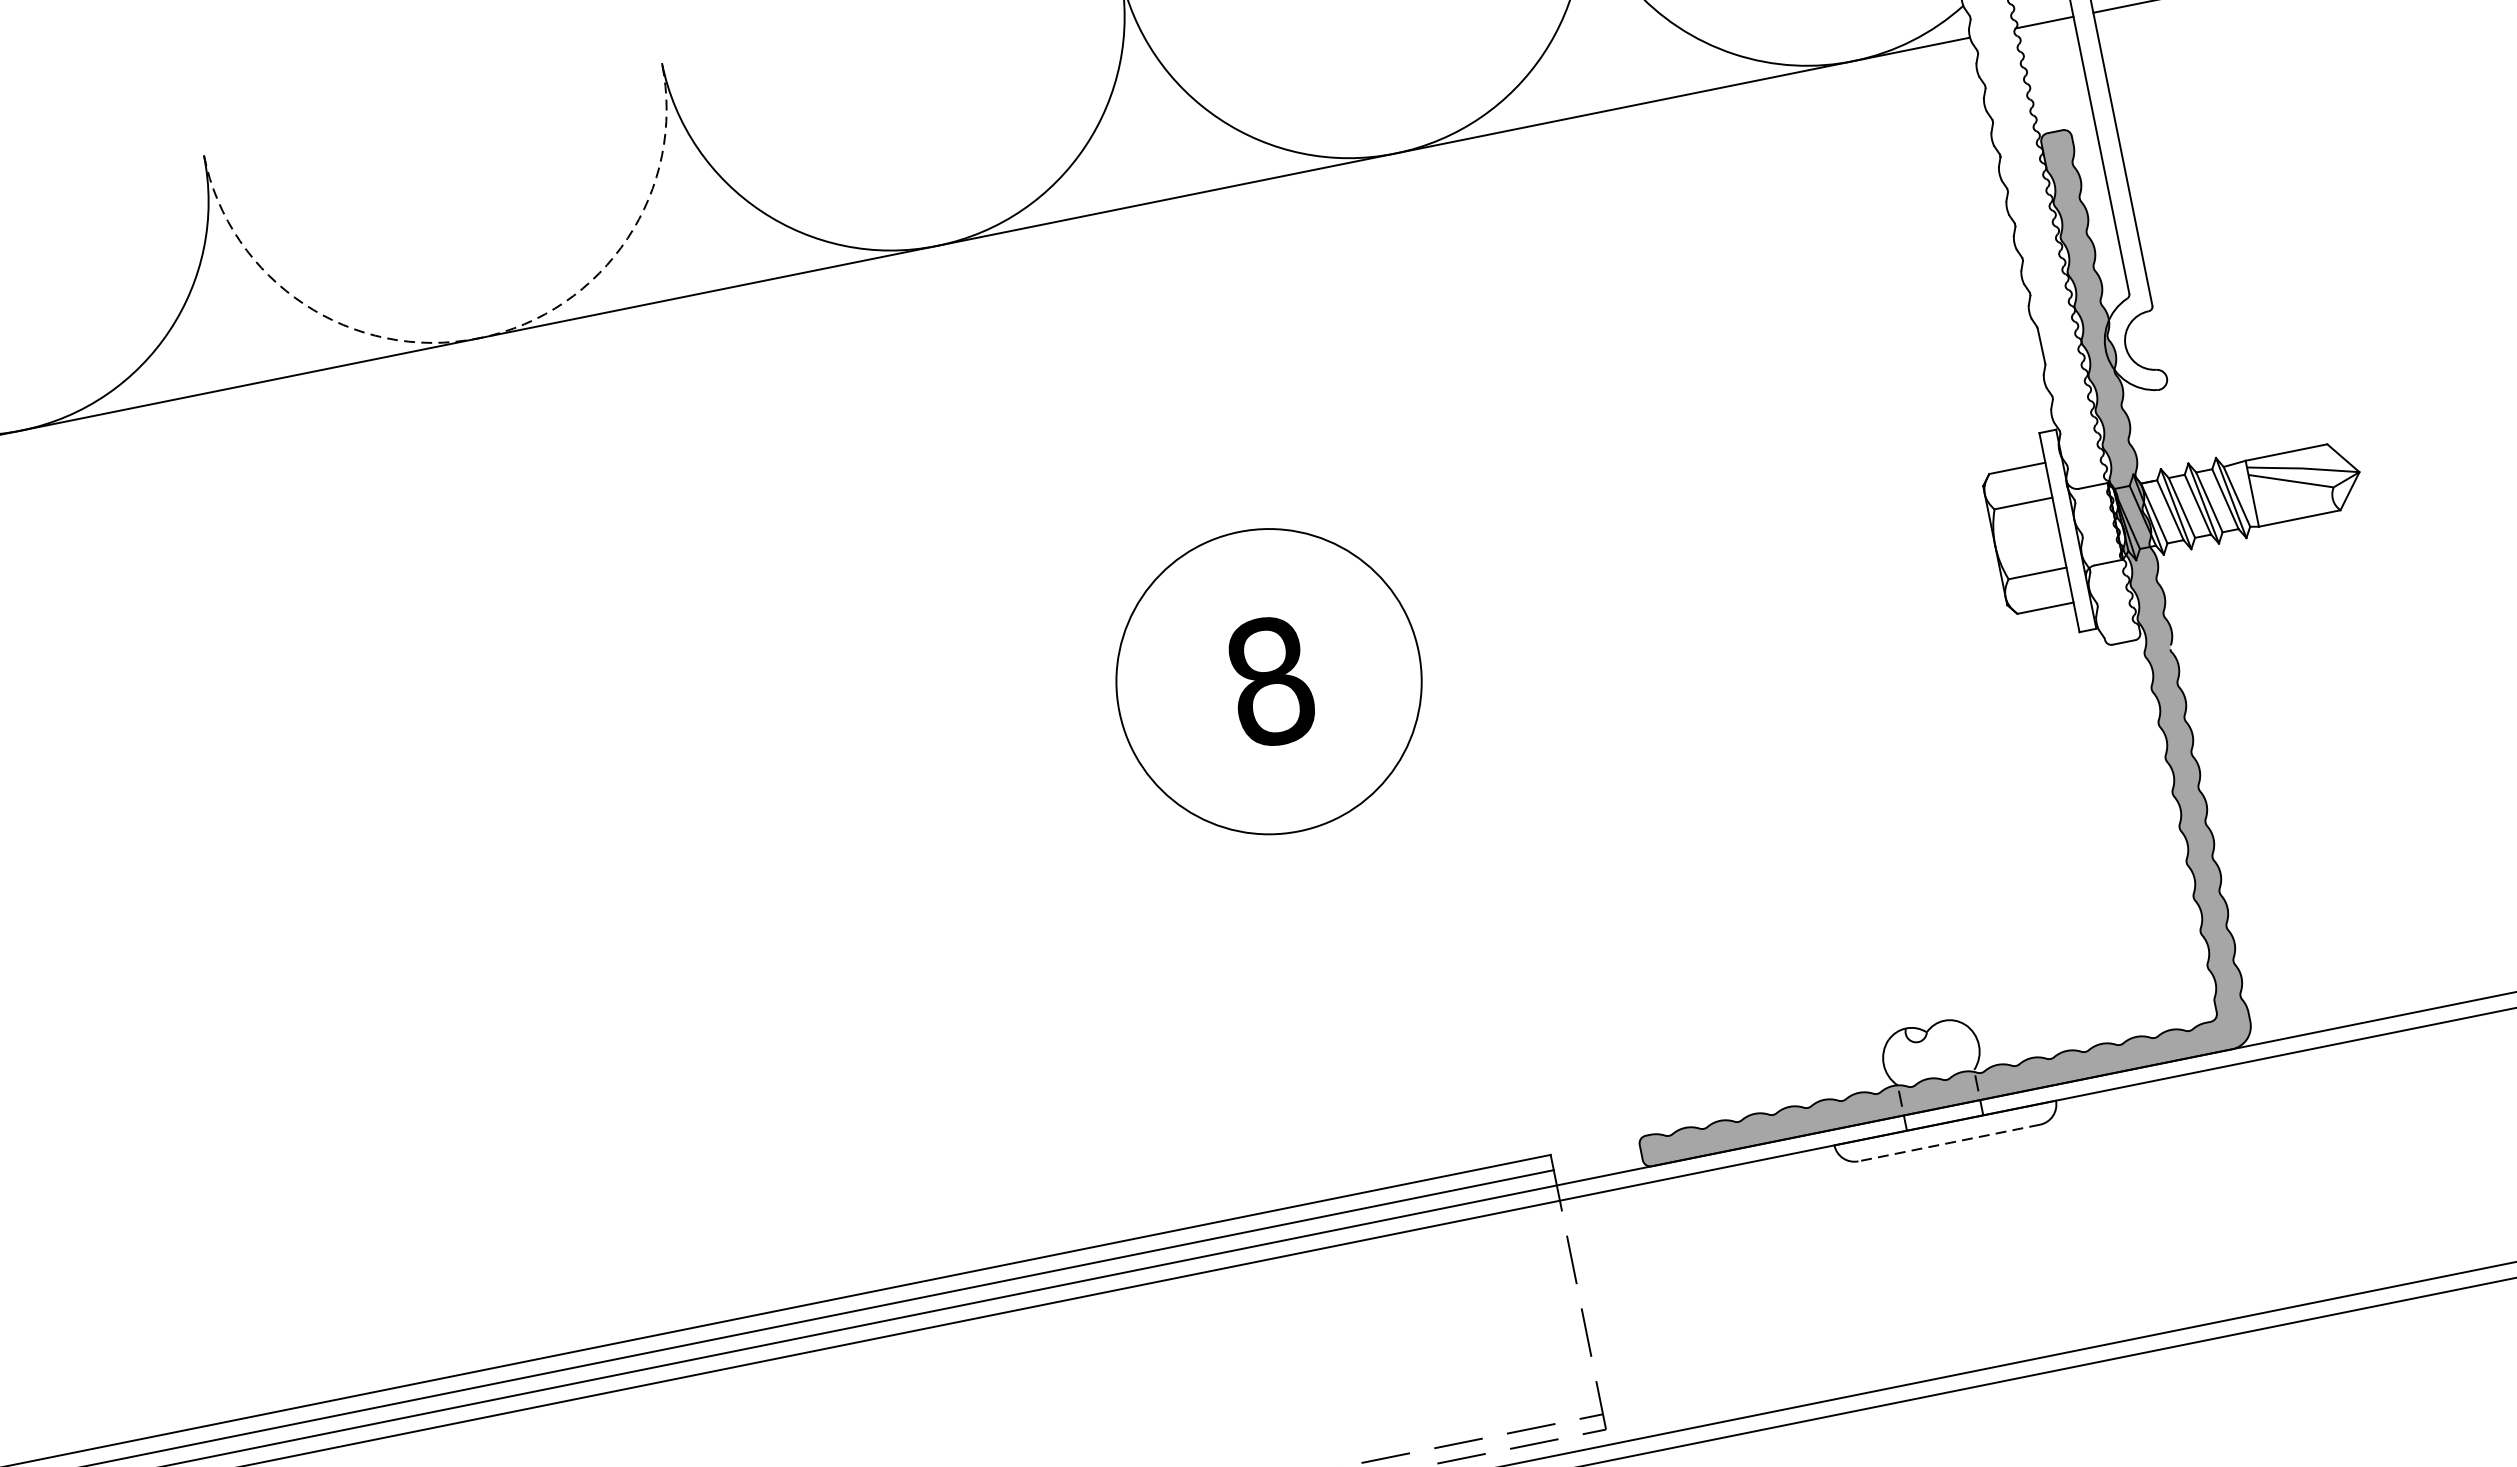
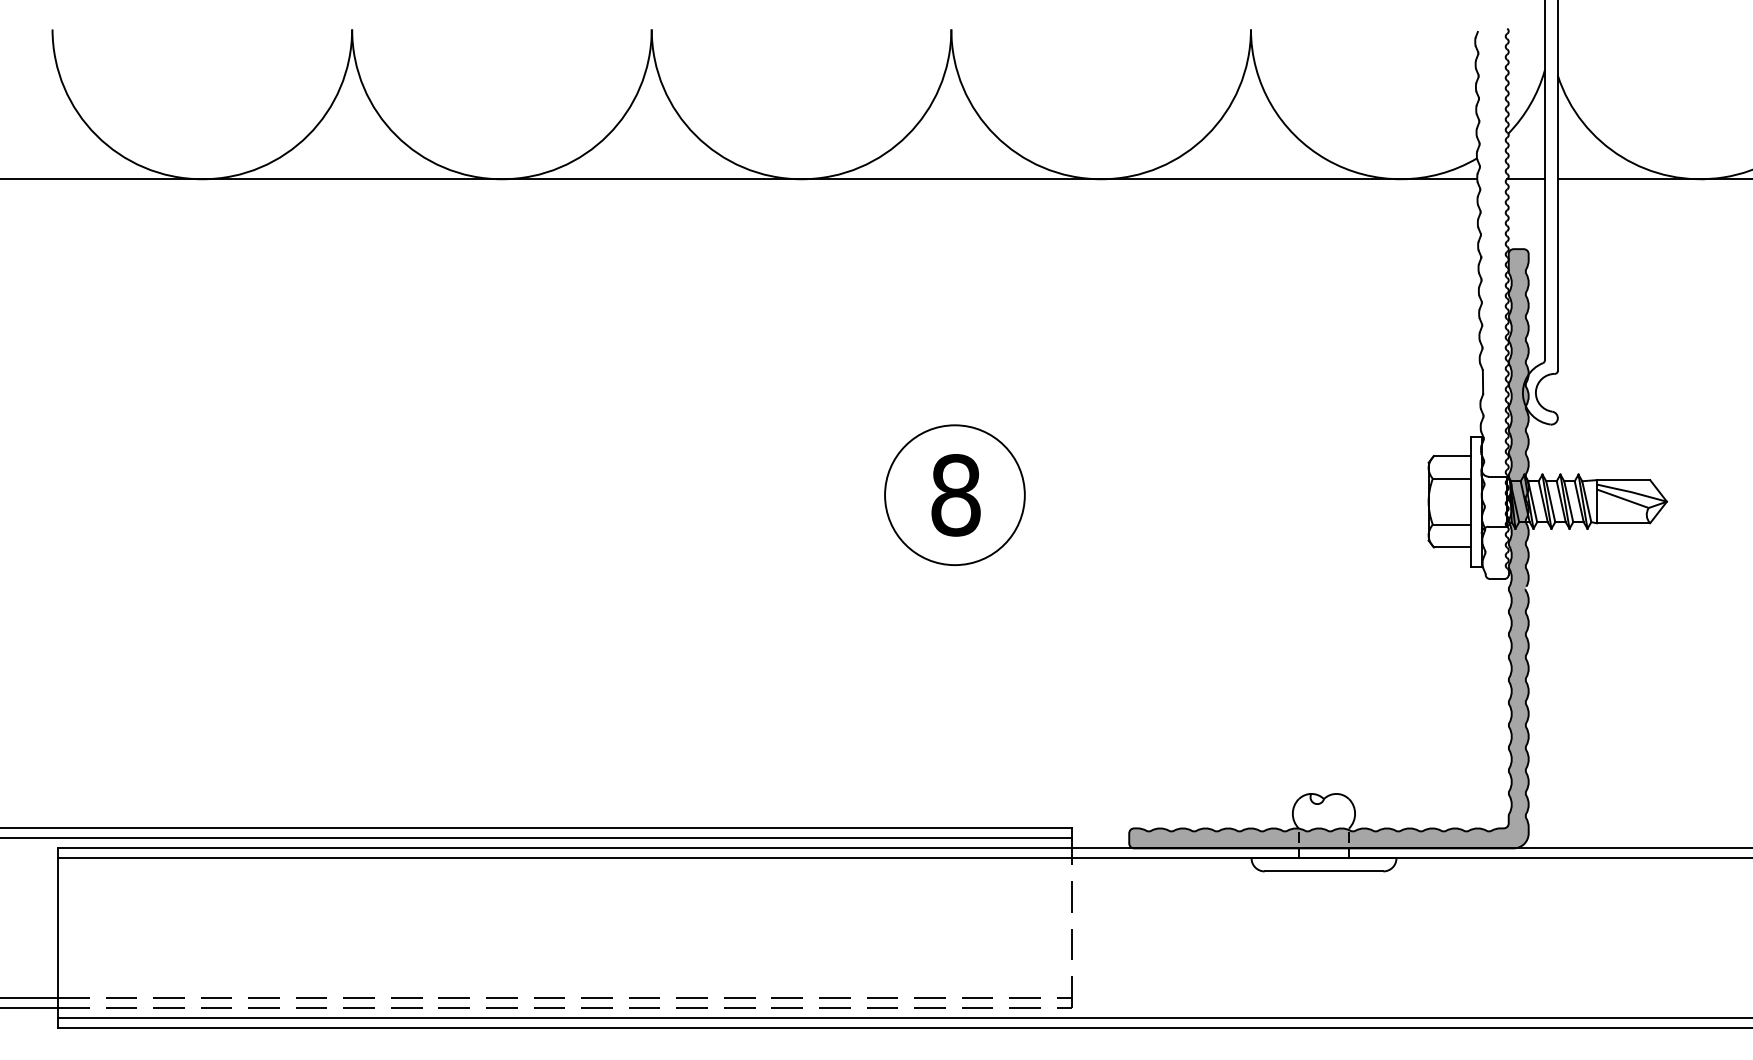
arc: (478, 338) -> (501, 179), dashed -> solid
circle: (1268, 682) -> (954, 495), size x0.71
line: (1948, 1143) -> (1323, 871), dashed -> solid

